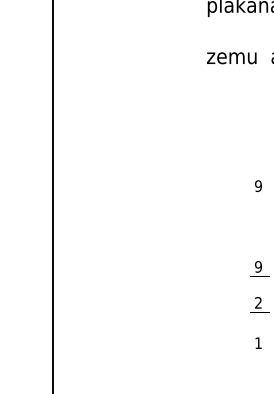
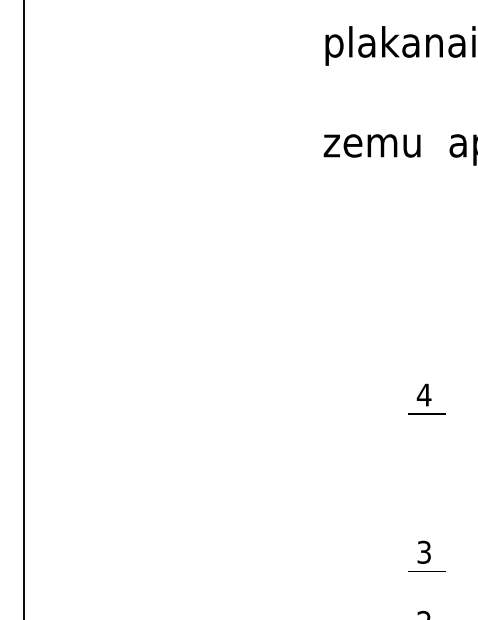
text: (258, 186) -> (424, 395), 9 -> 4
text: (258, 266) -> (424, 551), 9 -> 3

